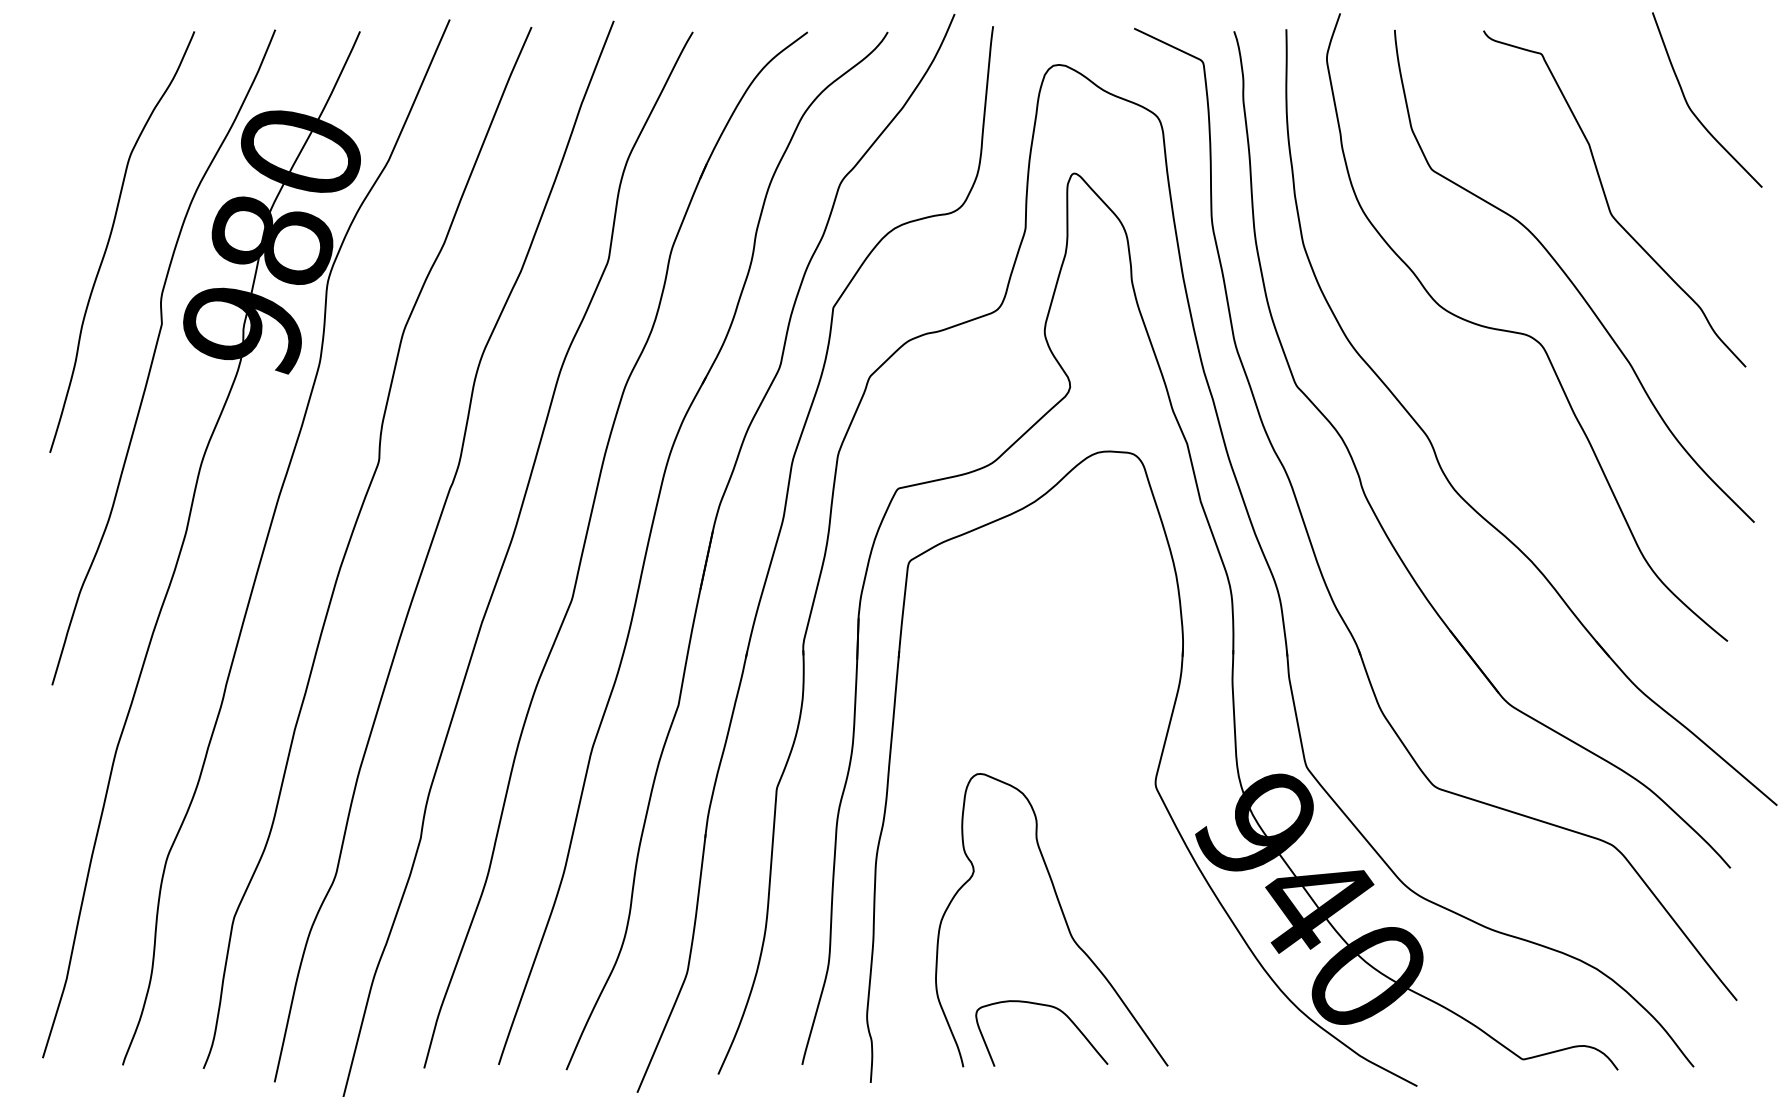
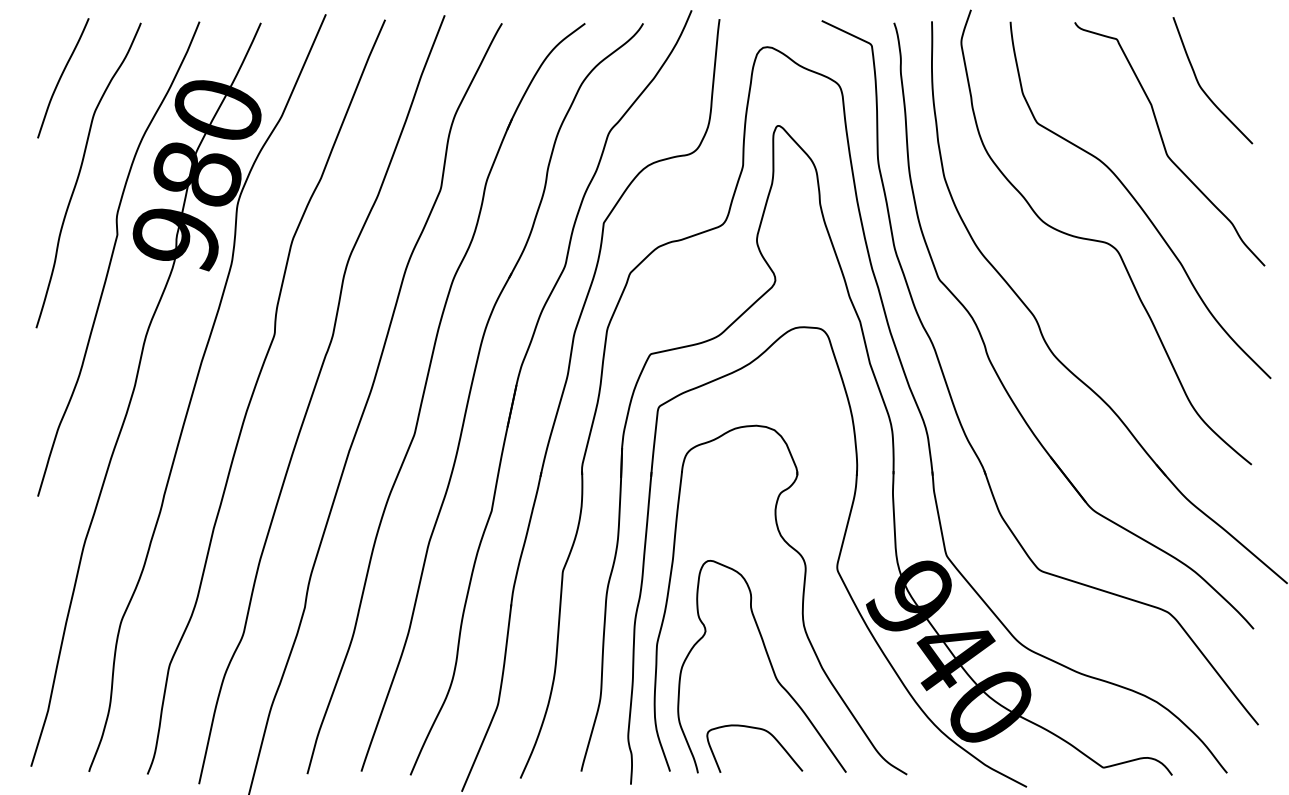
curve: (84, 108) -> (61, 78), added
curve: (1691, 108) -> (1201, 86), moved
part: (1107, 827) -> (802, 599), added

